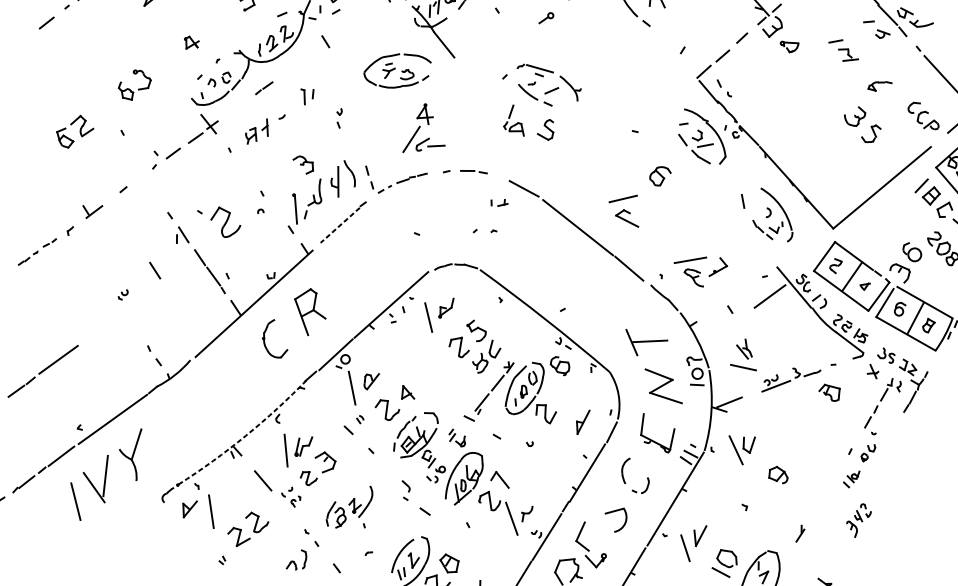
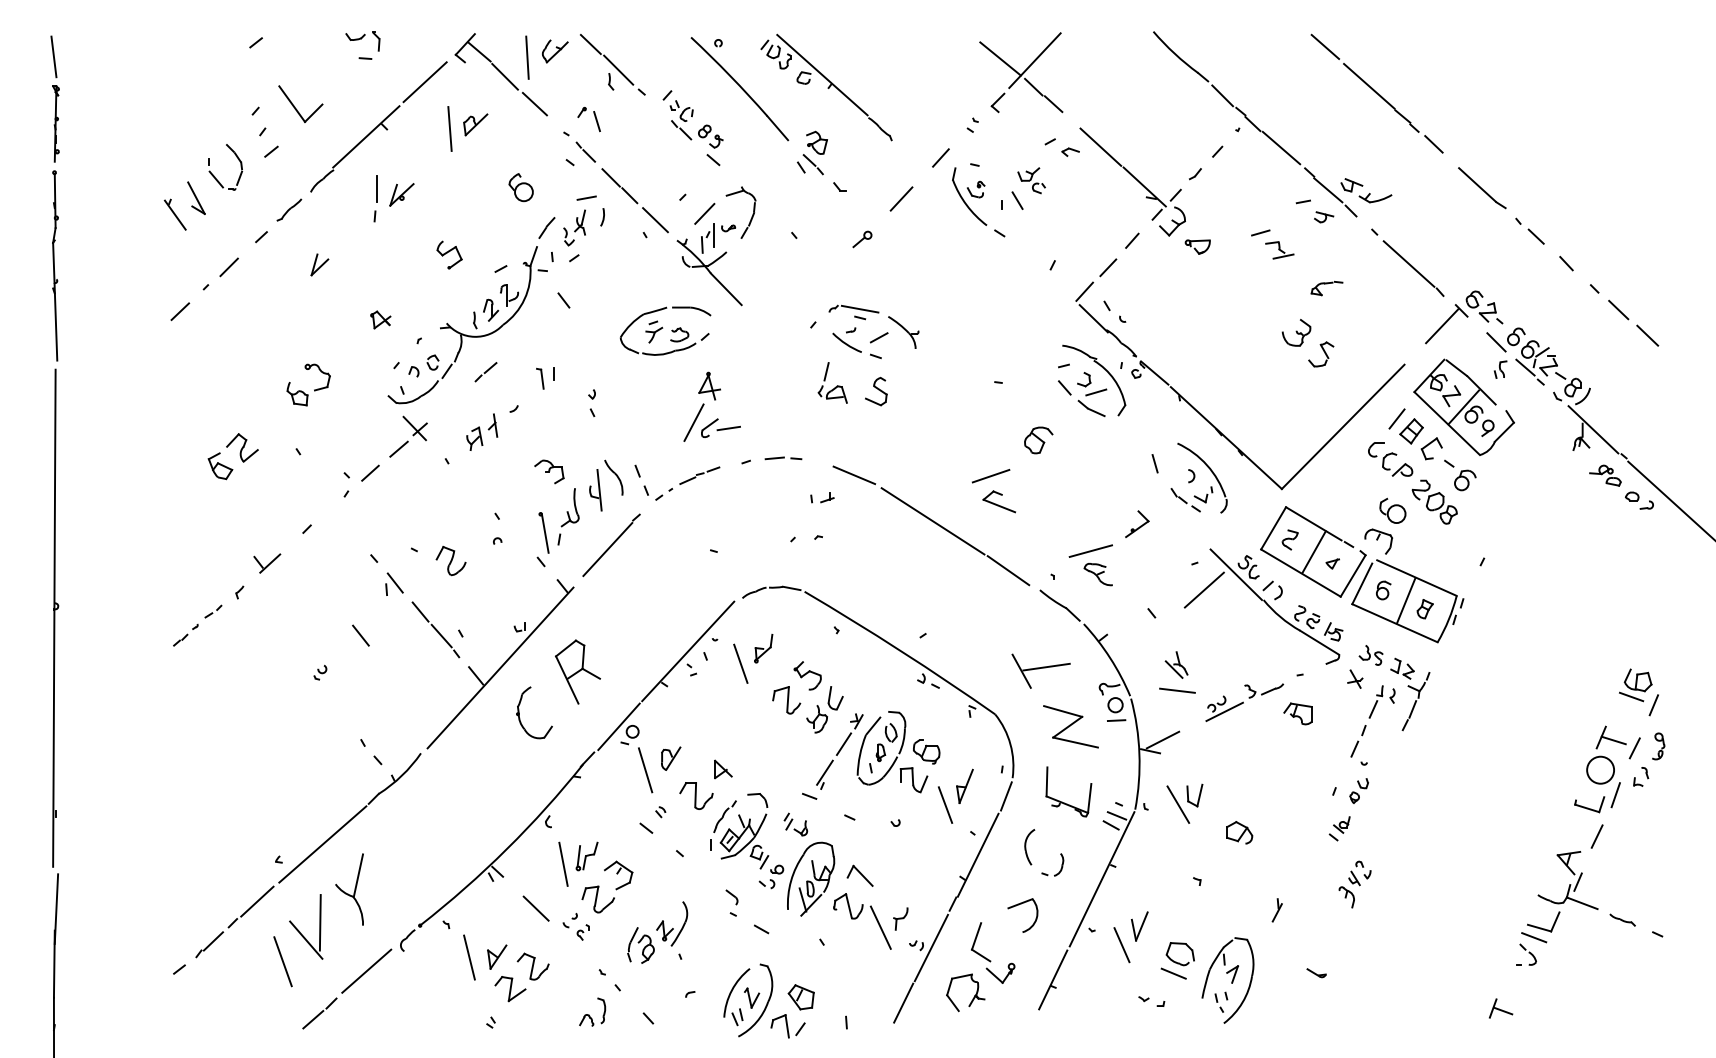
part: (923, 116) -> (1390, 459), moved
part: (225, 223) -> (450, 561), size x0.71
line: (339, 225) -> (607, 549), dashed -> solid
part: (718, 266) -> (1137, 523), moved
part: (559, 365) -> (926, 751), moved
part: (43, 371) -> (347, 988), moved
line: (567, 433) -> (945, 804), added
arc: (245, 435) -> (506, 849), dashed -> solid
part: (308, 478) -> (597, 899), size x1.43
part: (189, 508) -> (497, 956), moved

